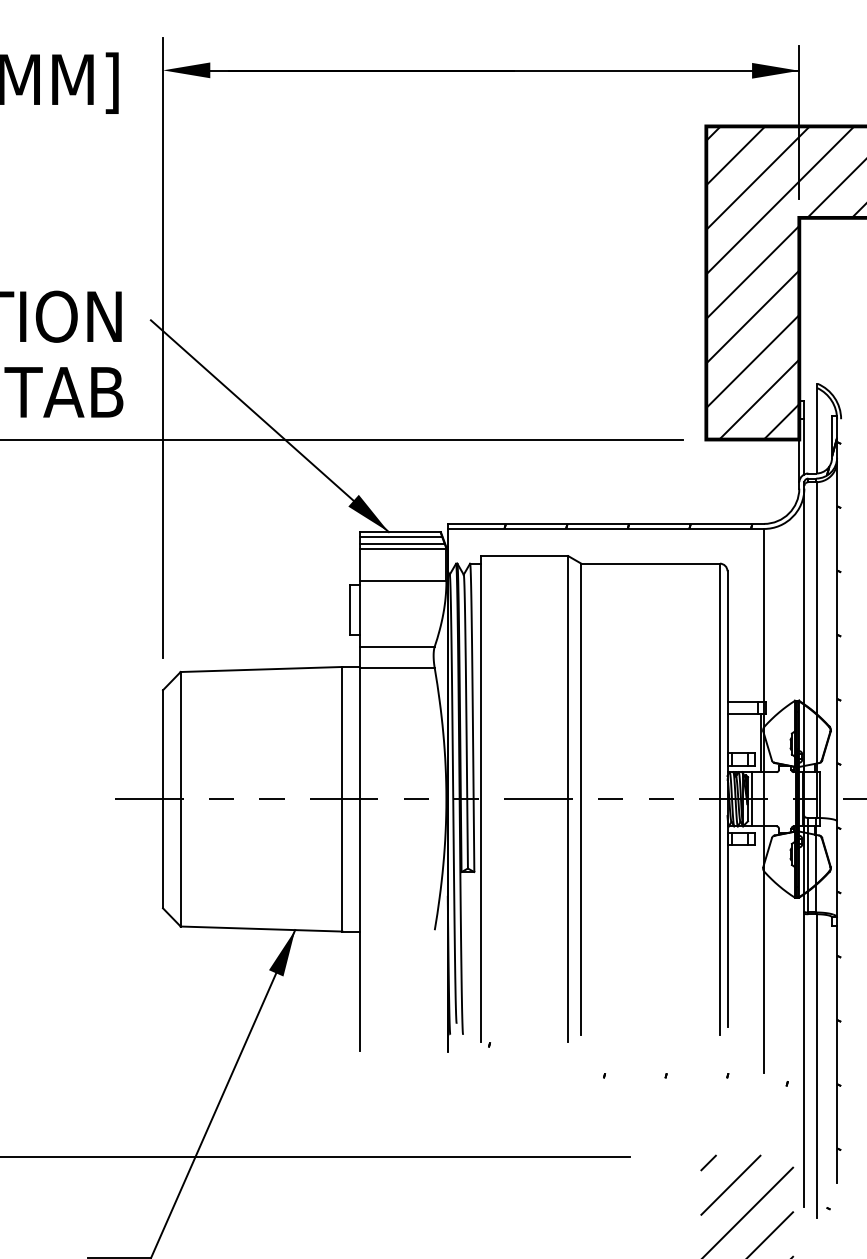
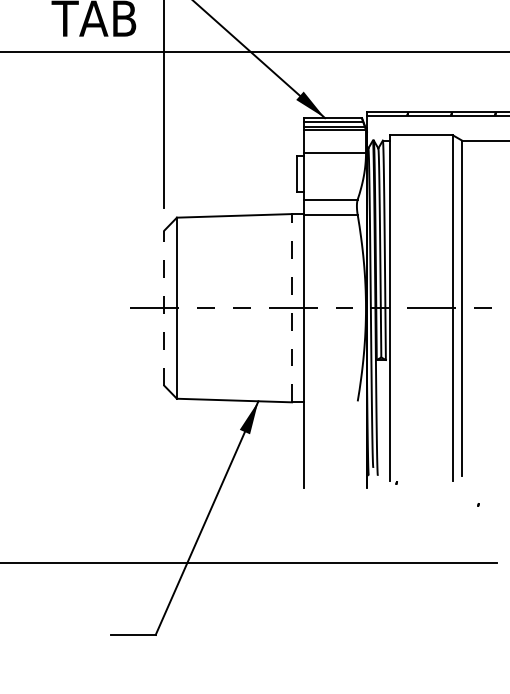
line: (163, 798) -> (164, 307), solid -> dashed
line: (342, 798) -> (292, 307), solid -> dashed

